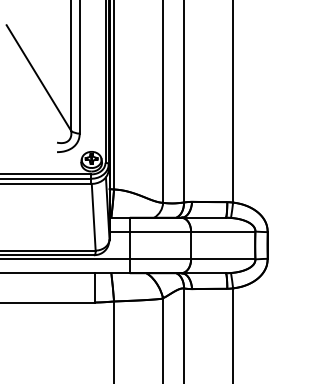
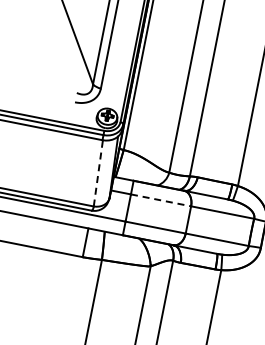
line: (93, 216) -> (98, 172), solid -> dashed
line: (160, 231) -> (161, 200), solid -> dashed

